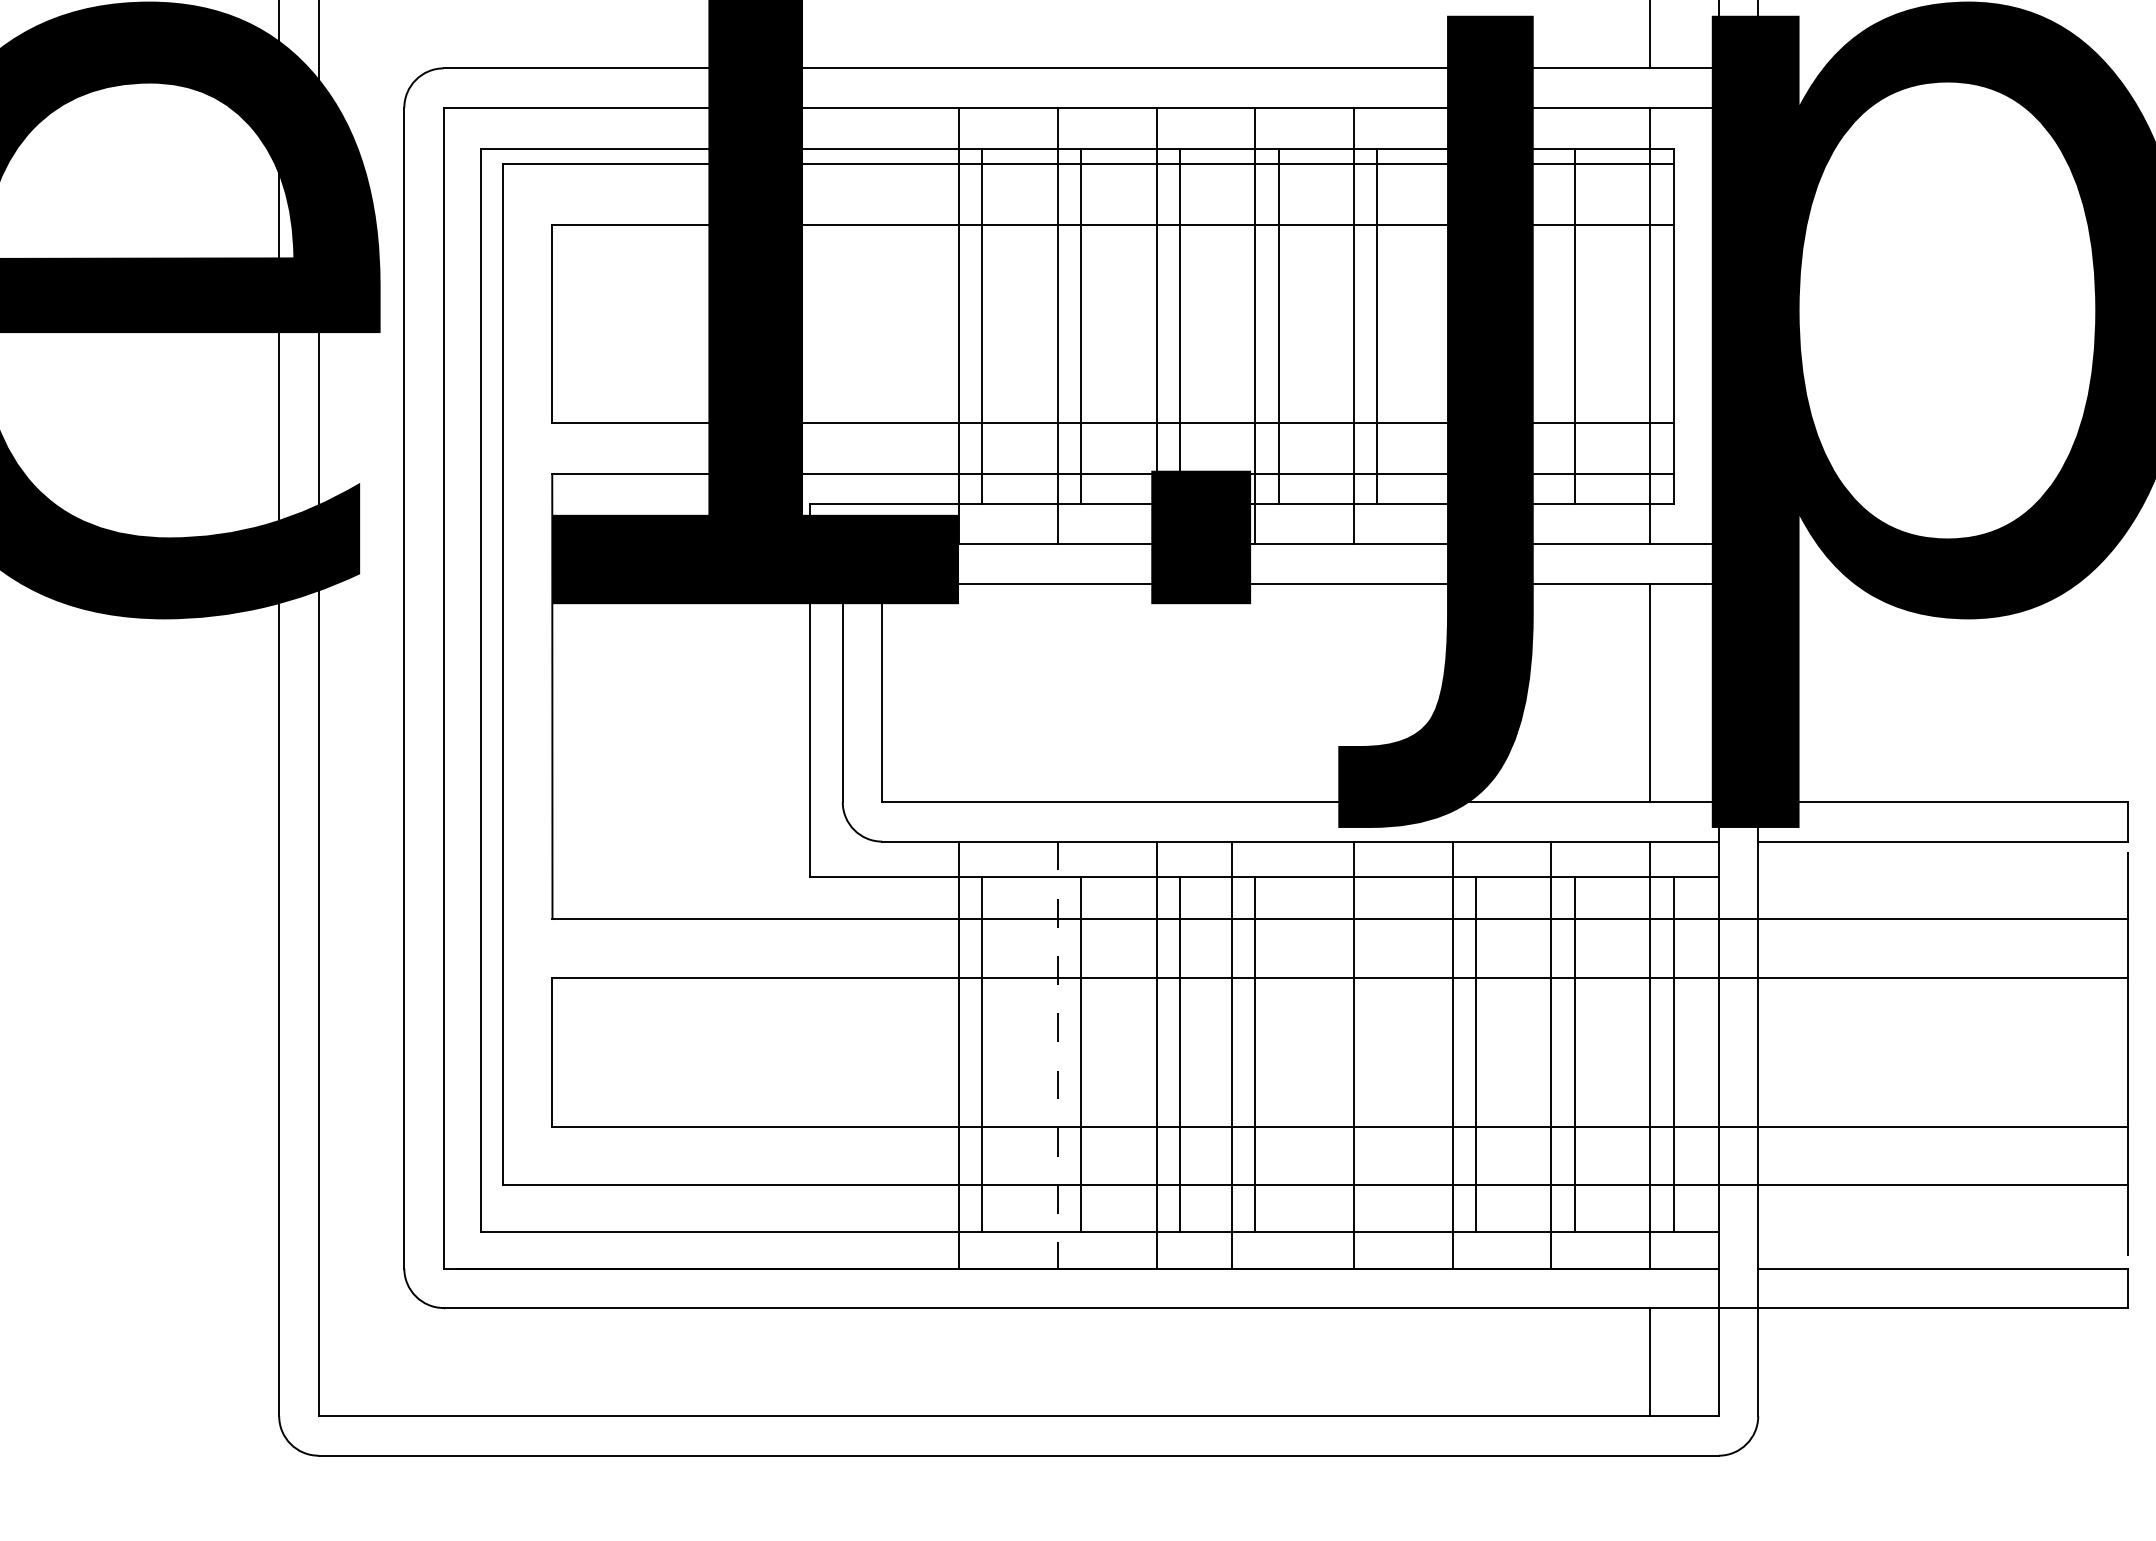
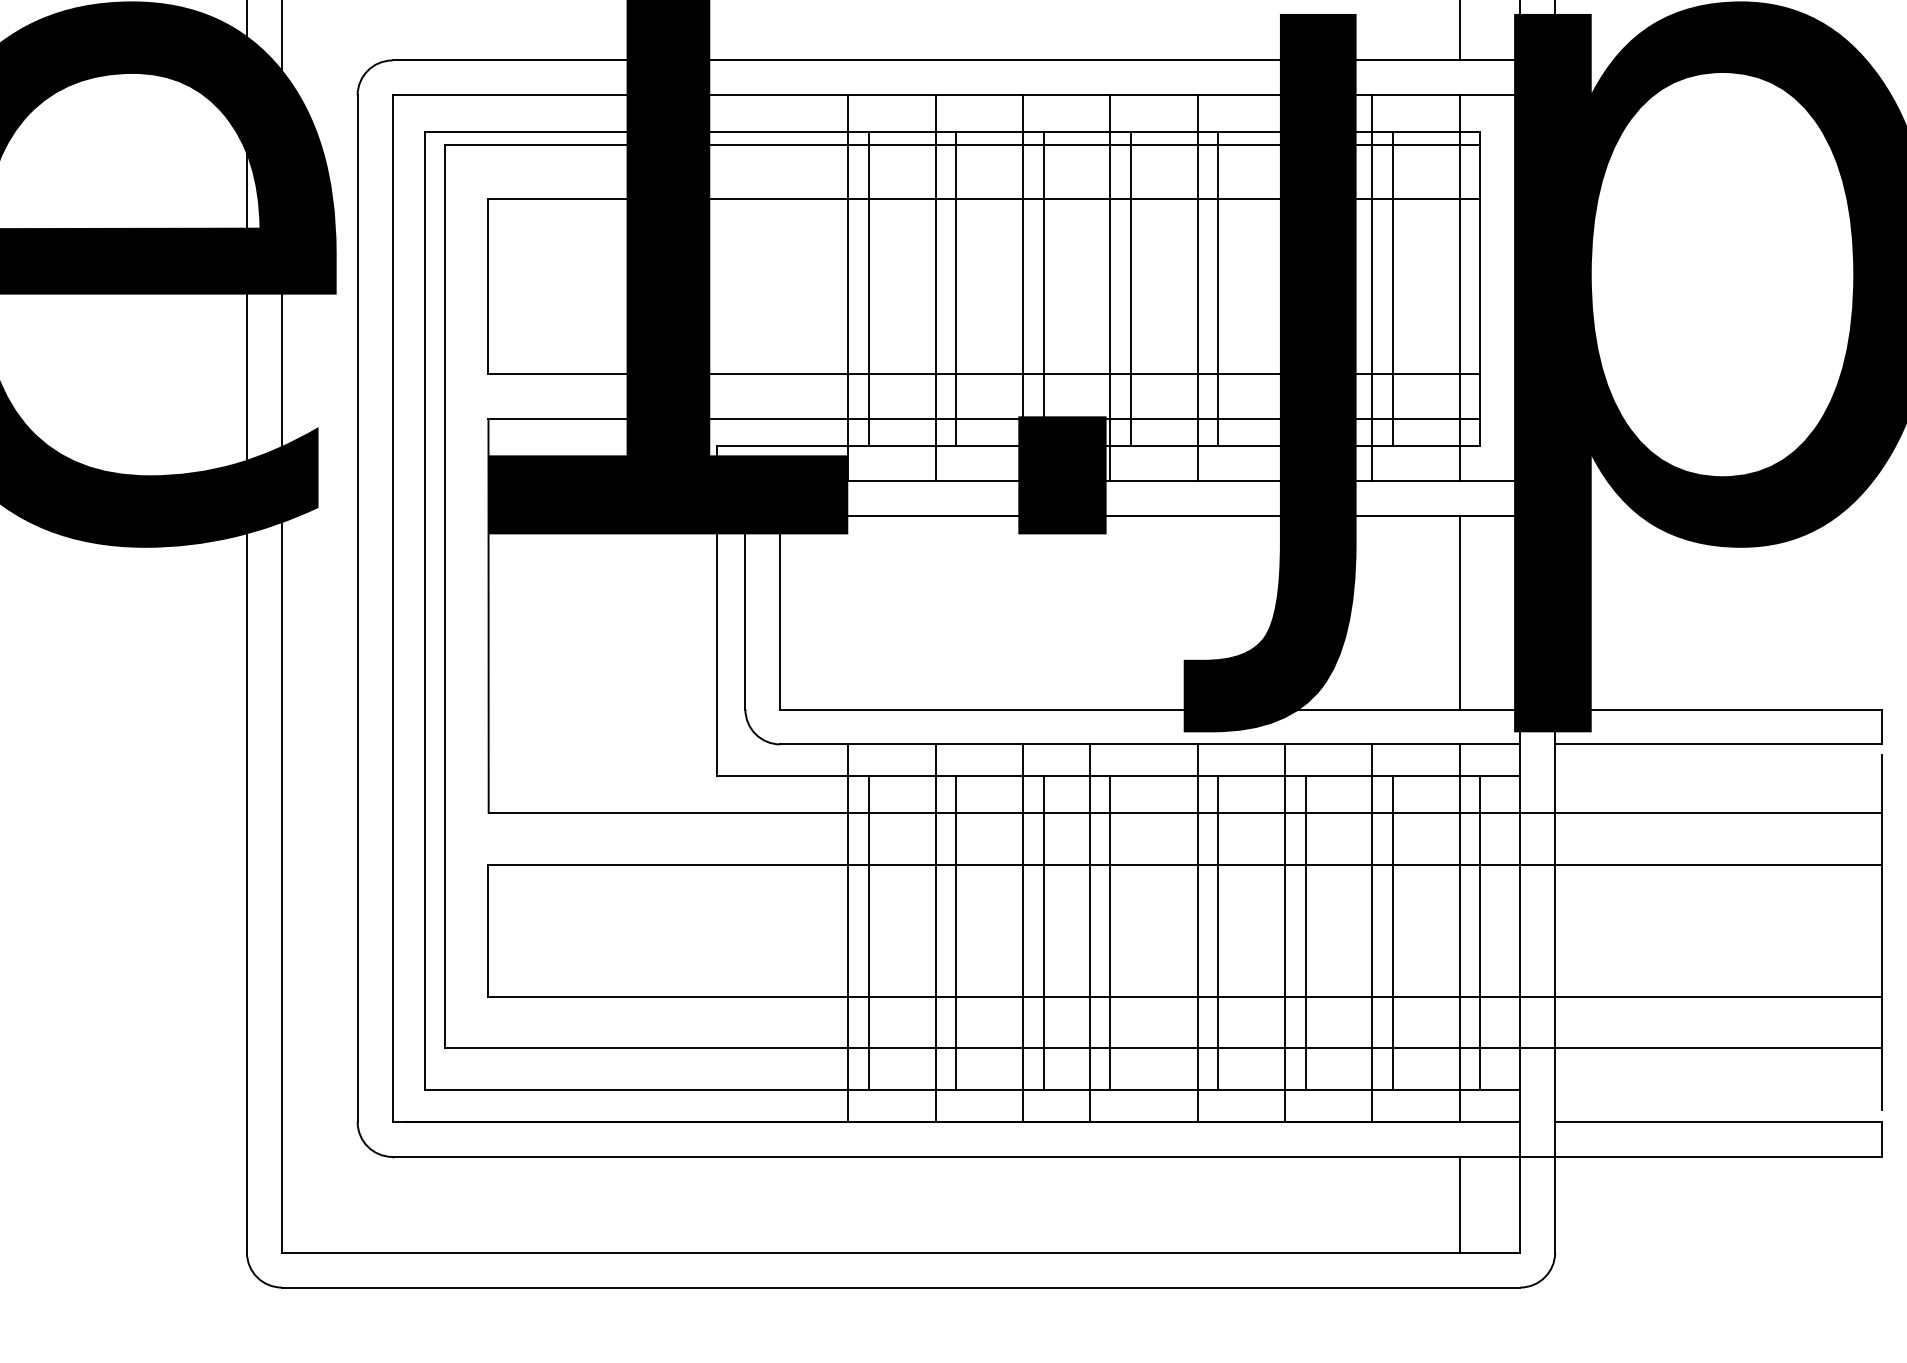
line: (1551, 325) -> (1372, 287), added
line: (1377, 1054) -> (1218, 932), added
line: (1057, 1055) -> (935, 933), dashed -> solid

